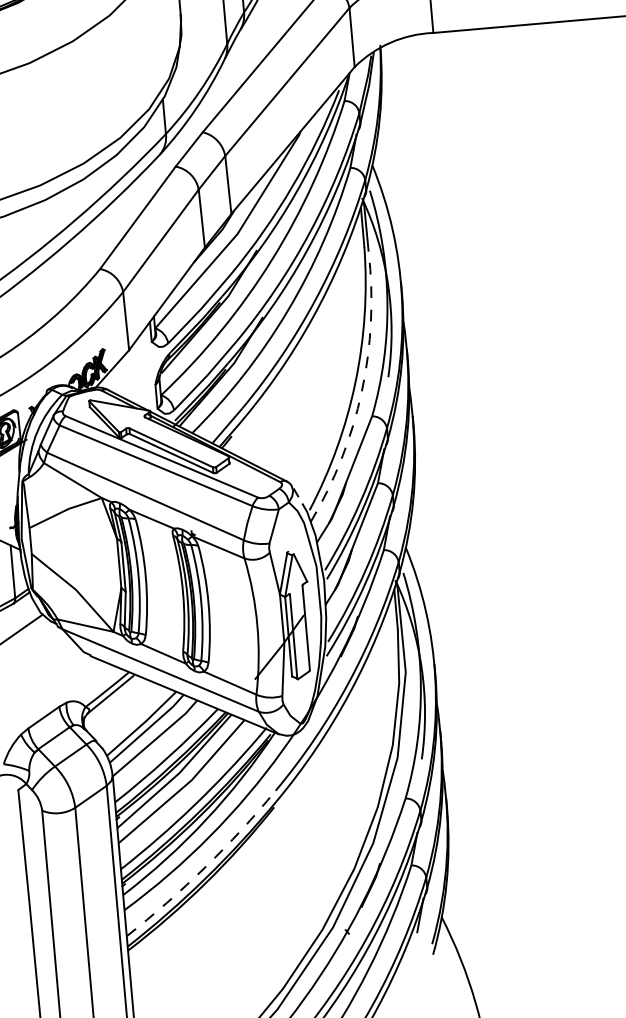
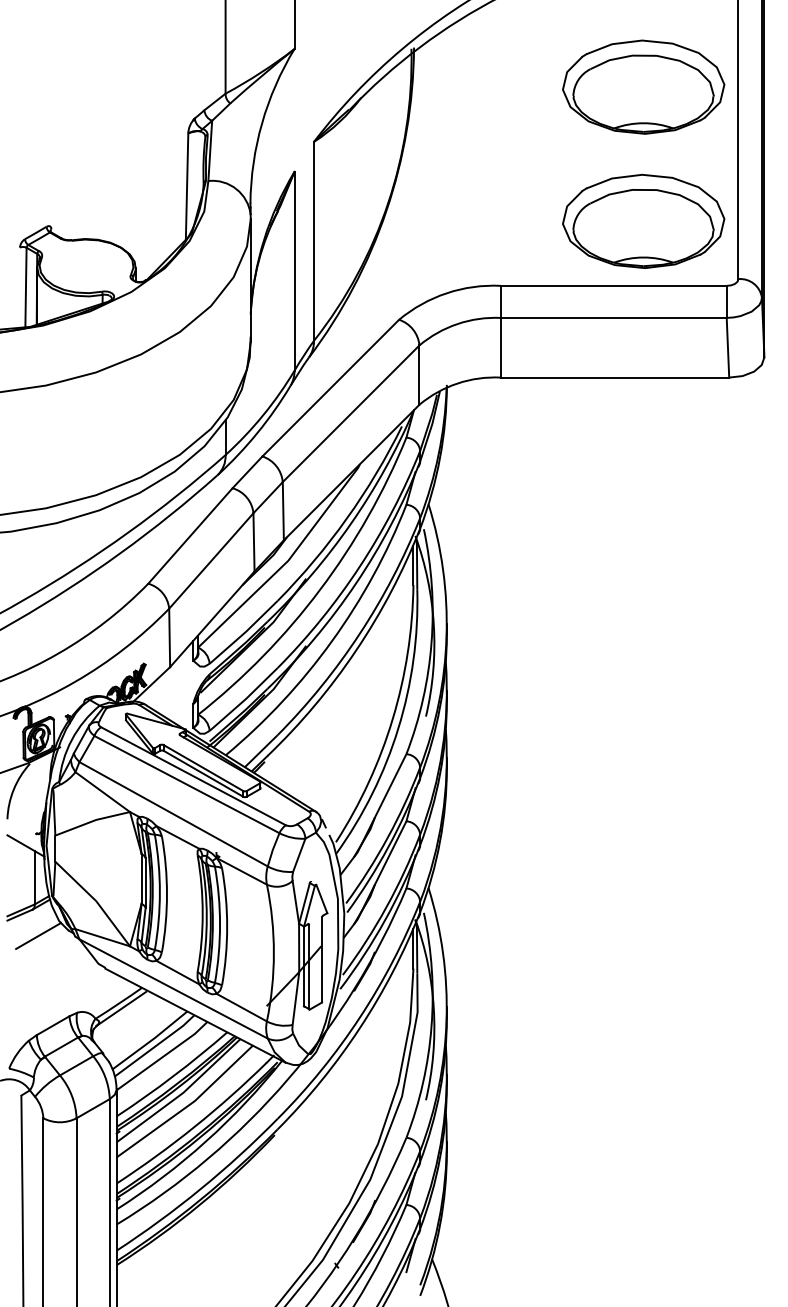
arc: (362, 391) -> (398, 728), dashed -> solid
arc: (204, 867) -> (200, 1189), dashed -> solid

